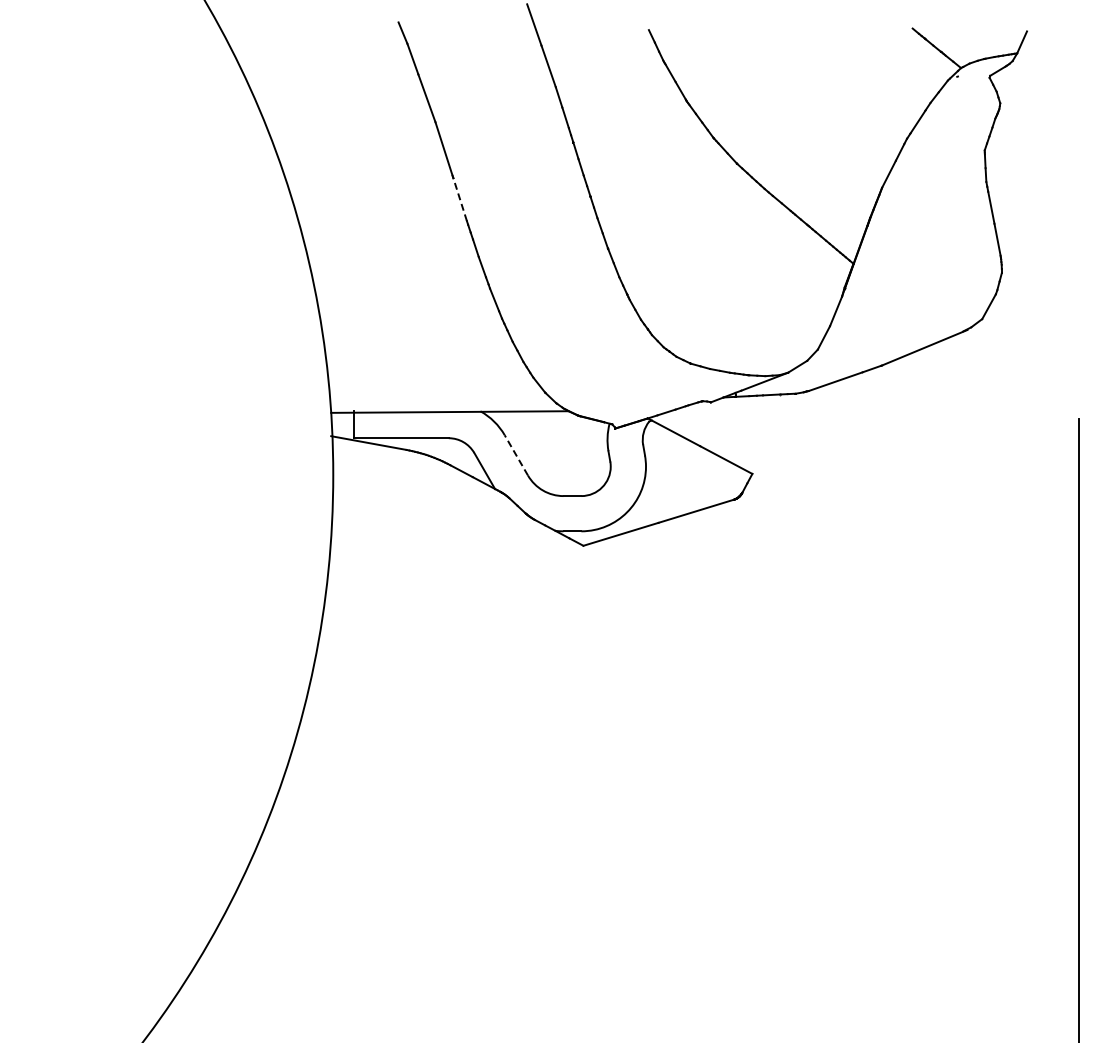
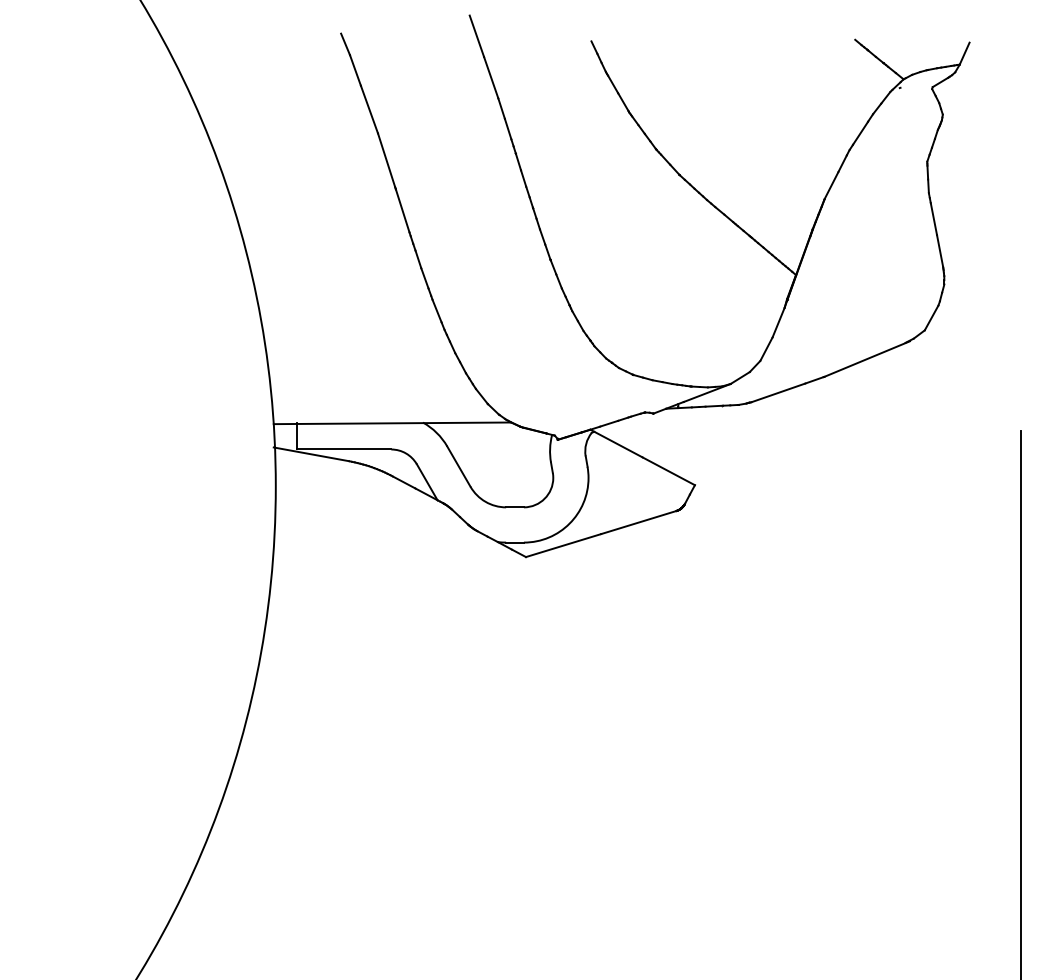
line: (460, 199) -> (403, 210), dashed -> solid
line: (516, 454) -> (459, 465), dashed -> solid

